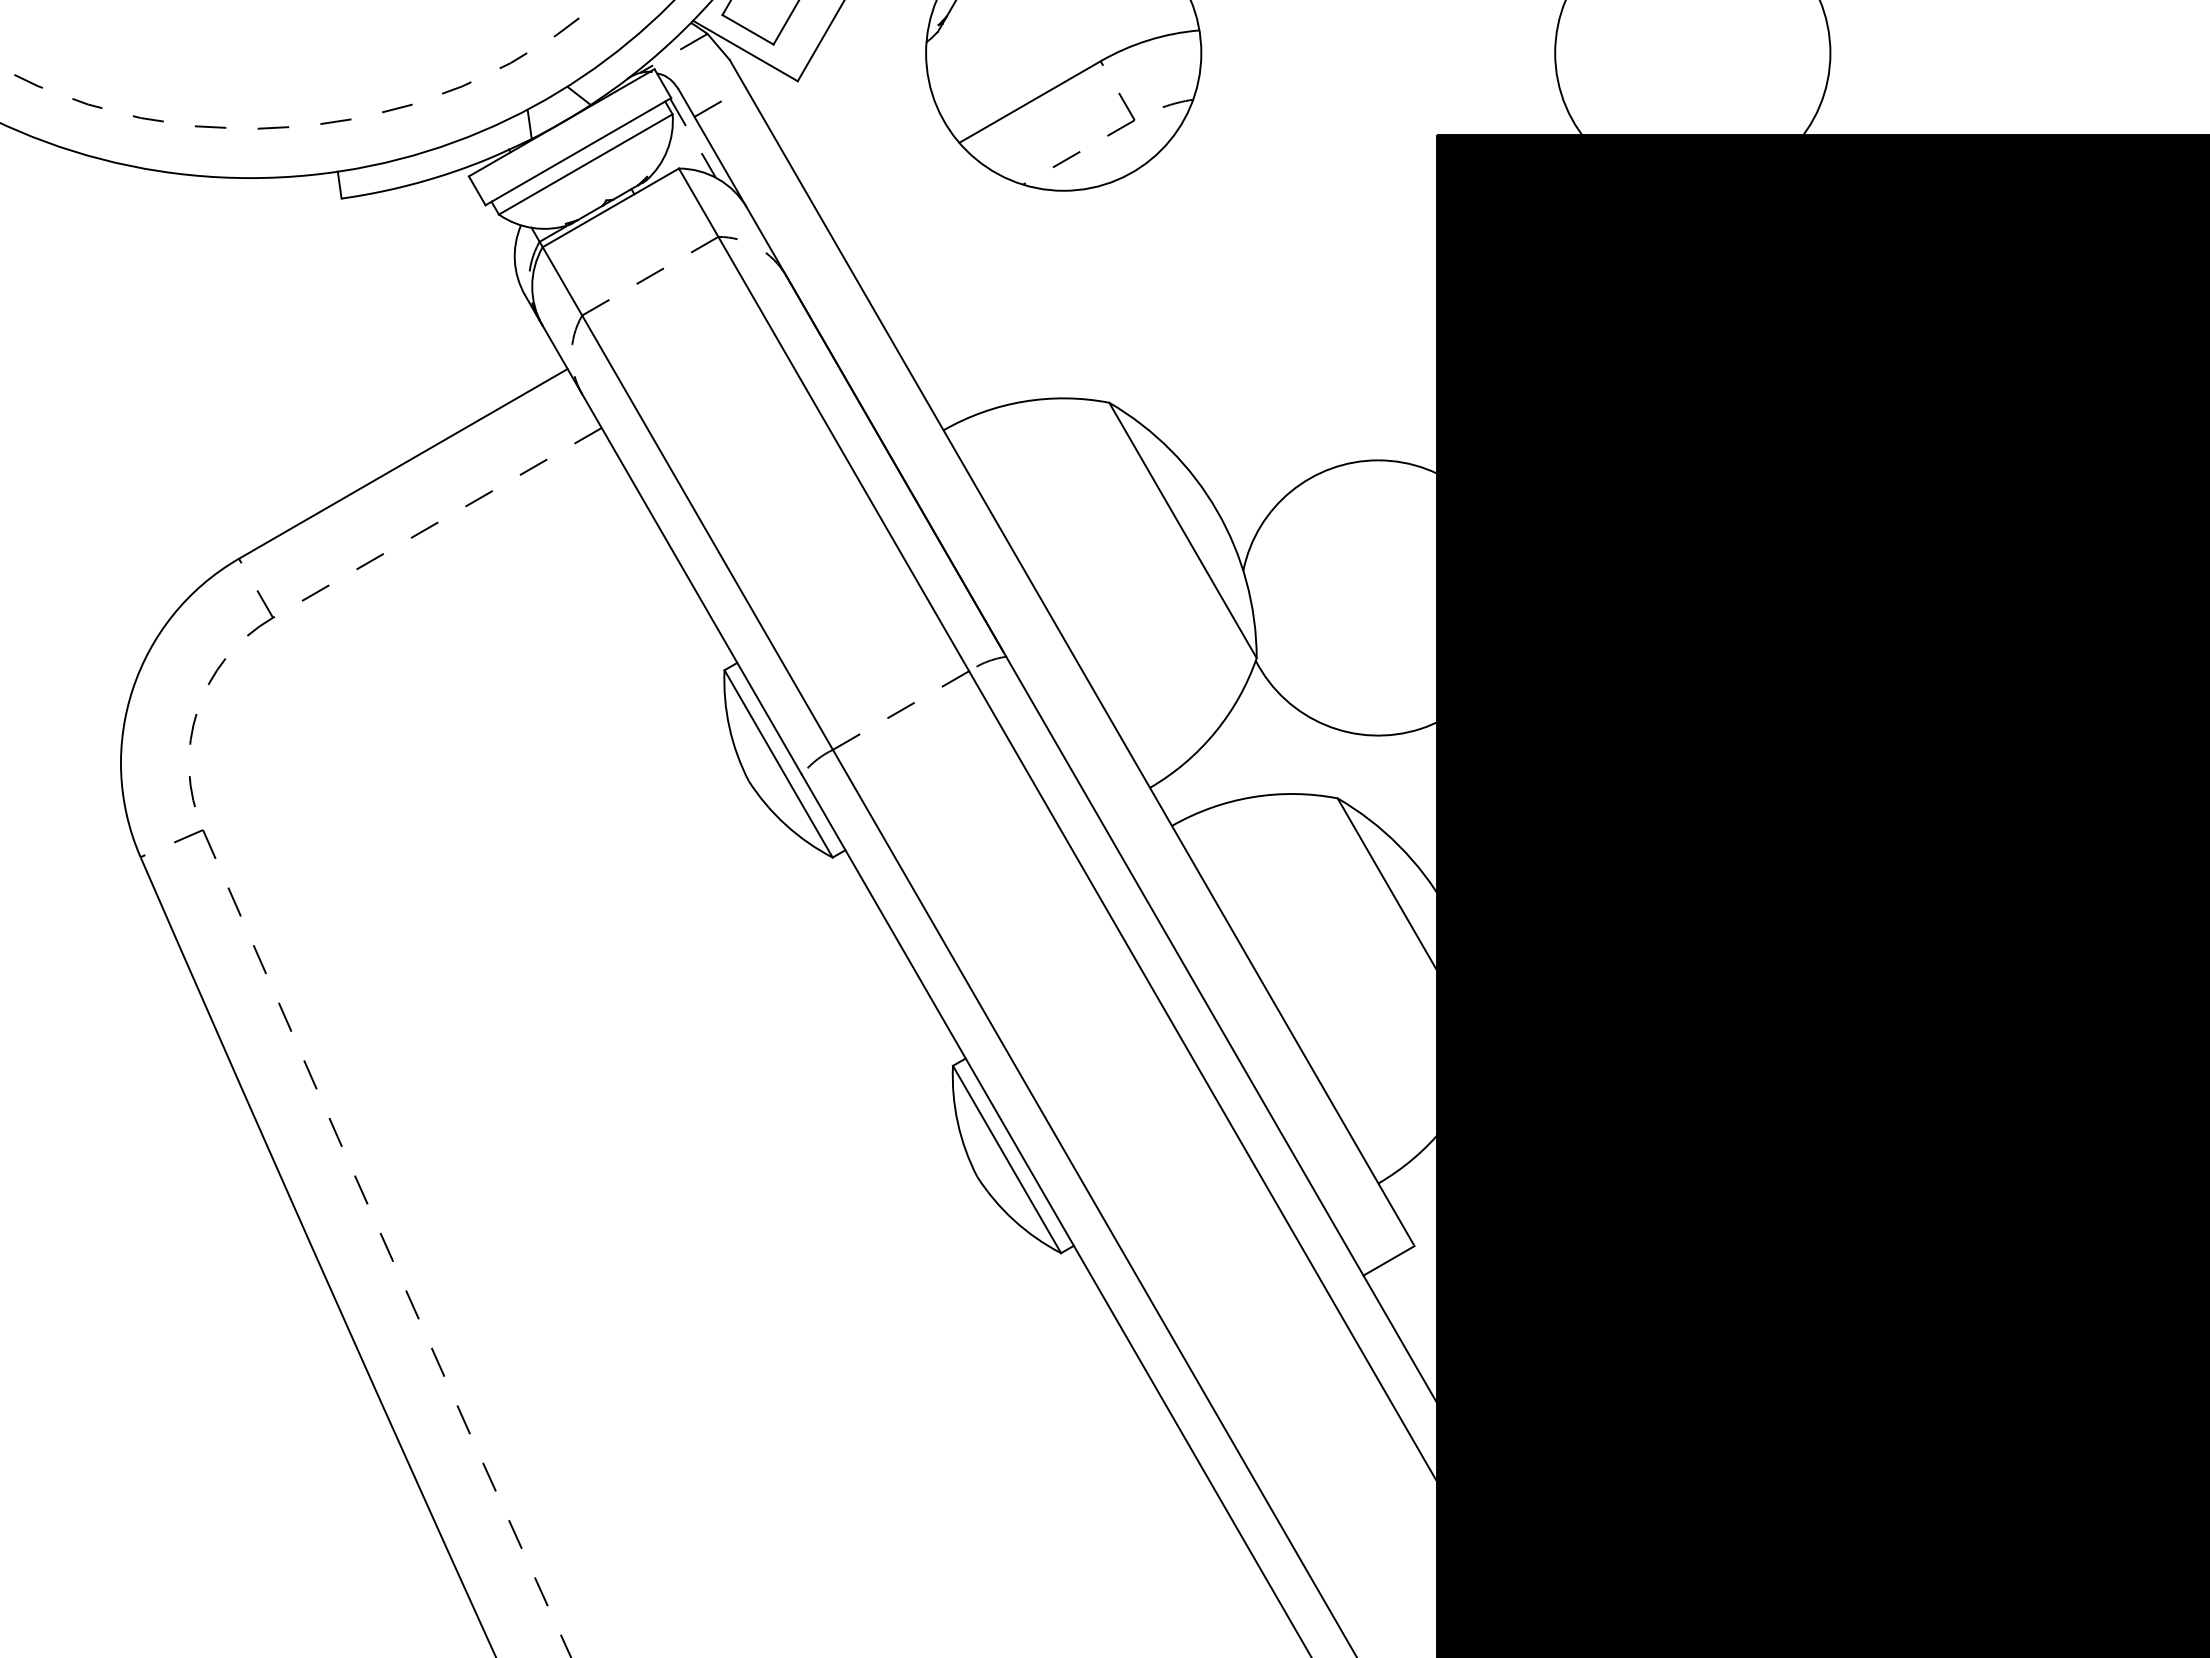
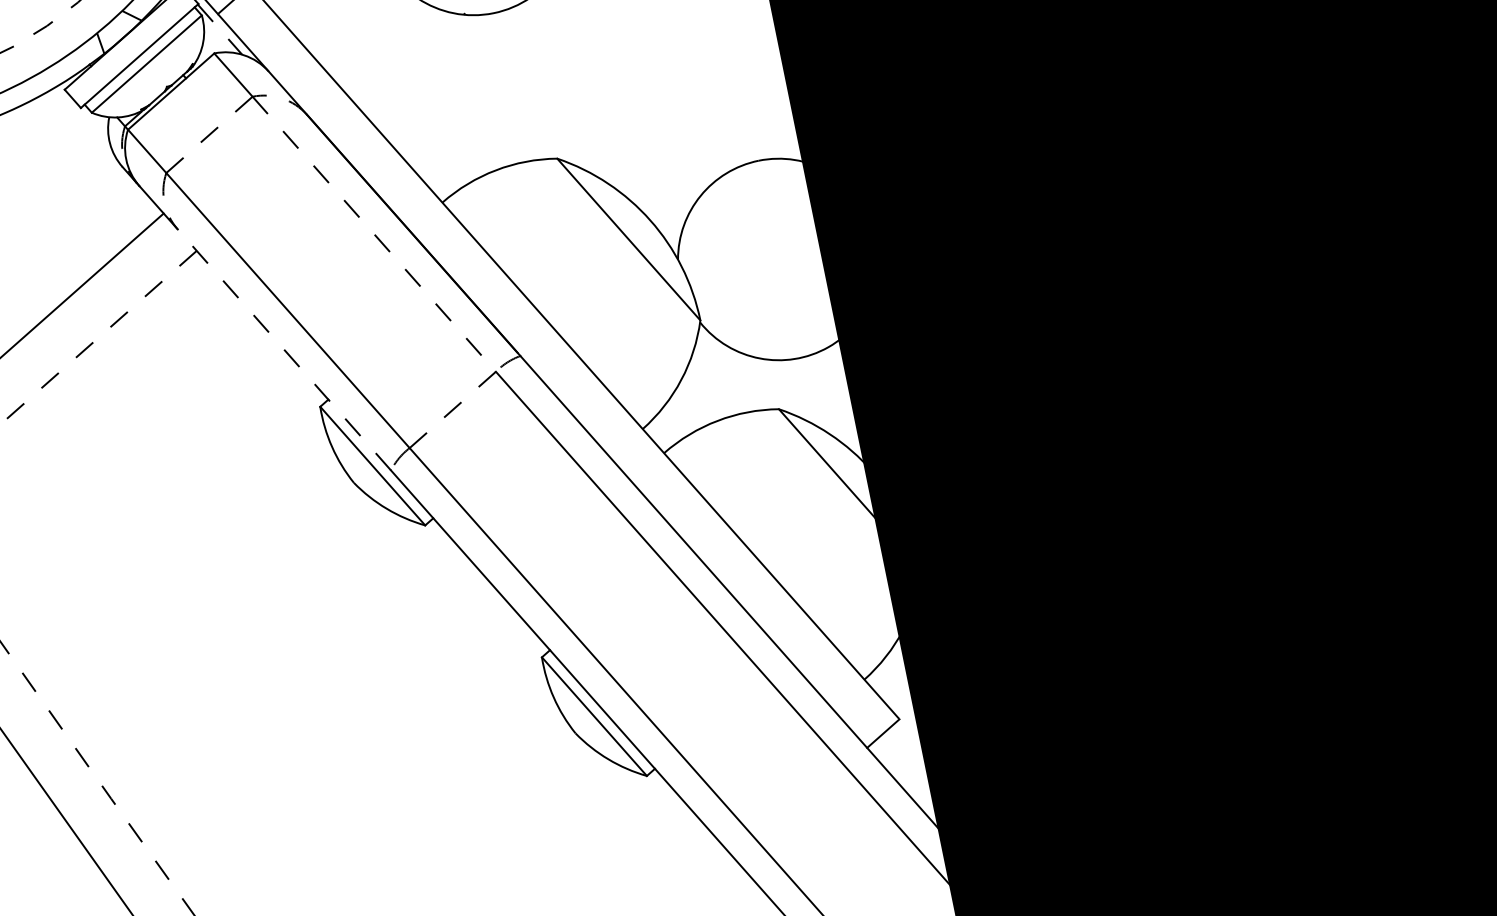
line: (843, 454) -> (374, 234), solid -> dashed
line: (692, 584) -> (284, 349), solid -> dashed

